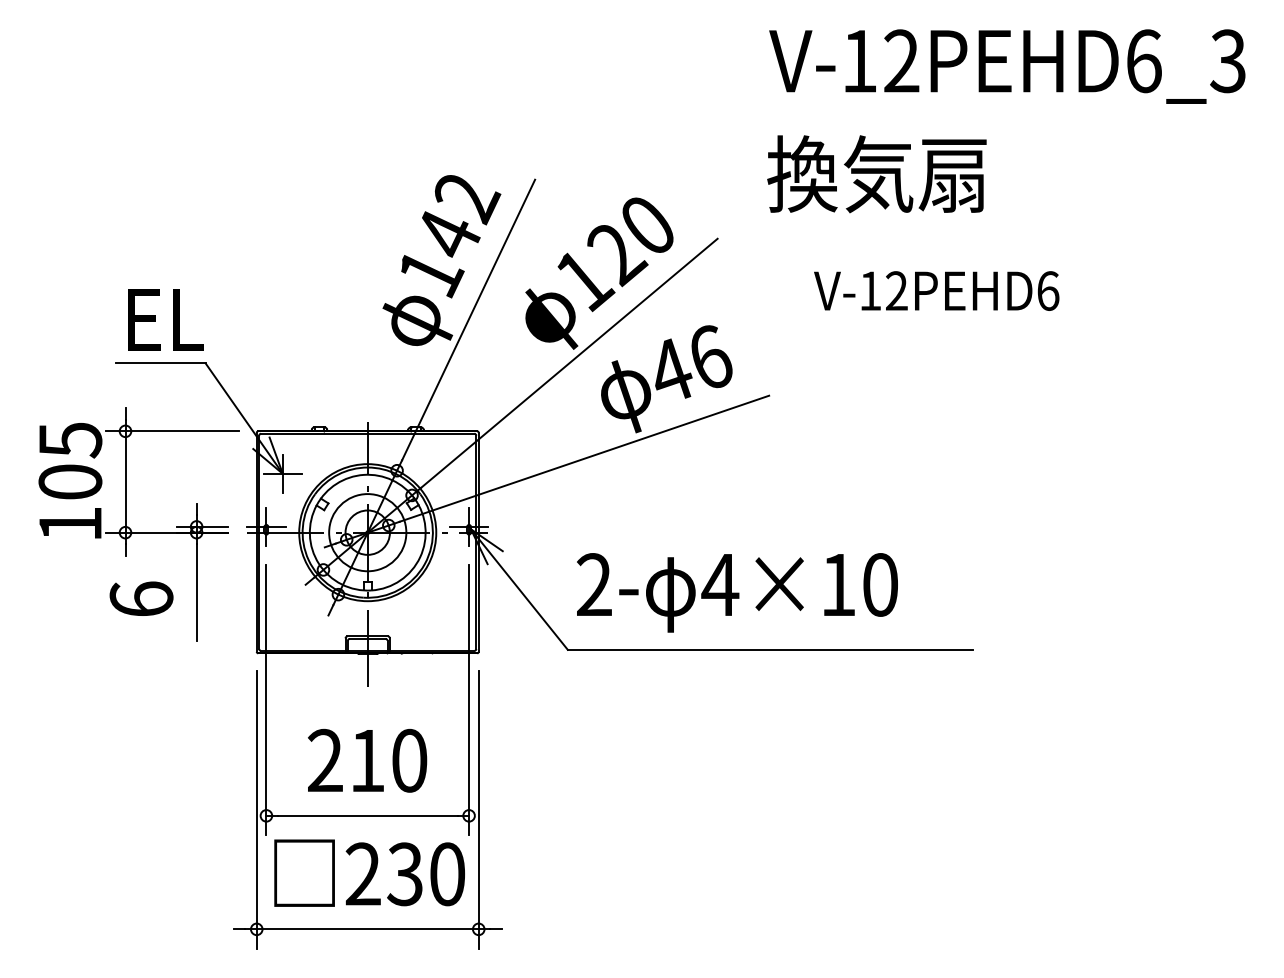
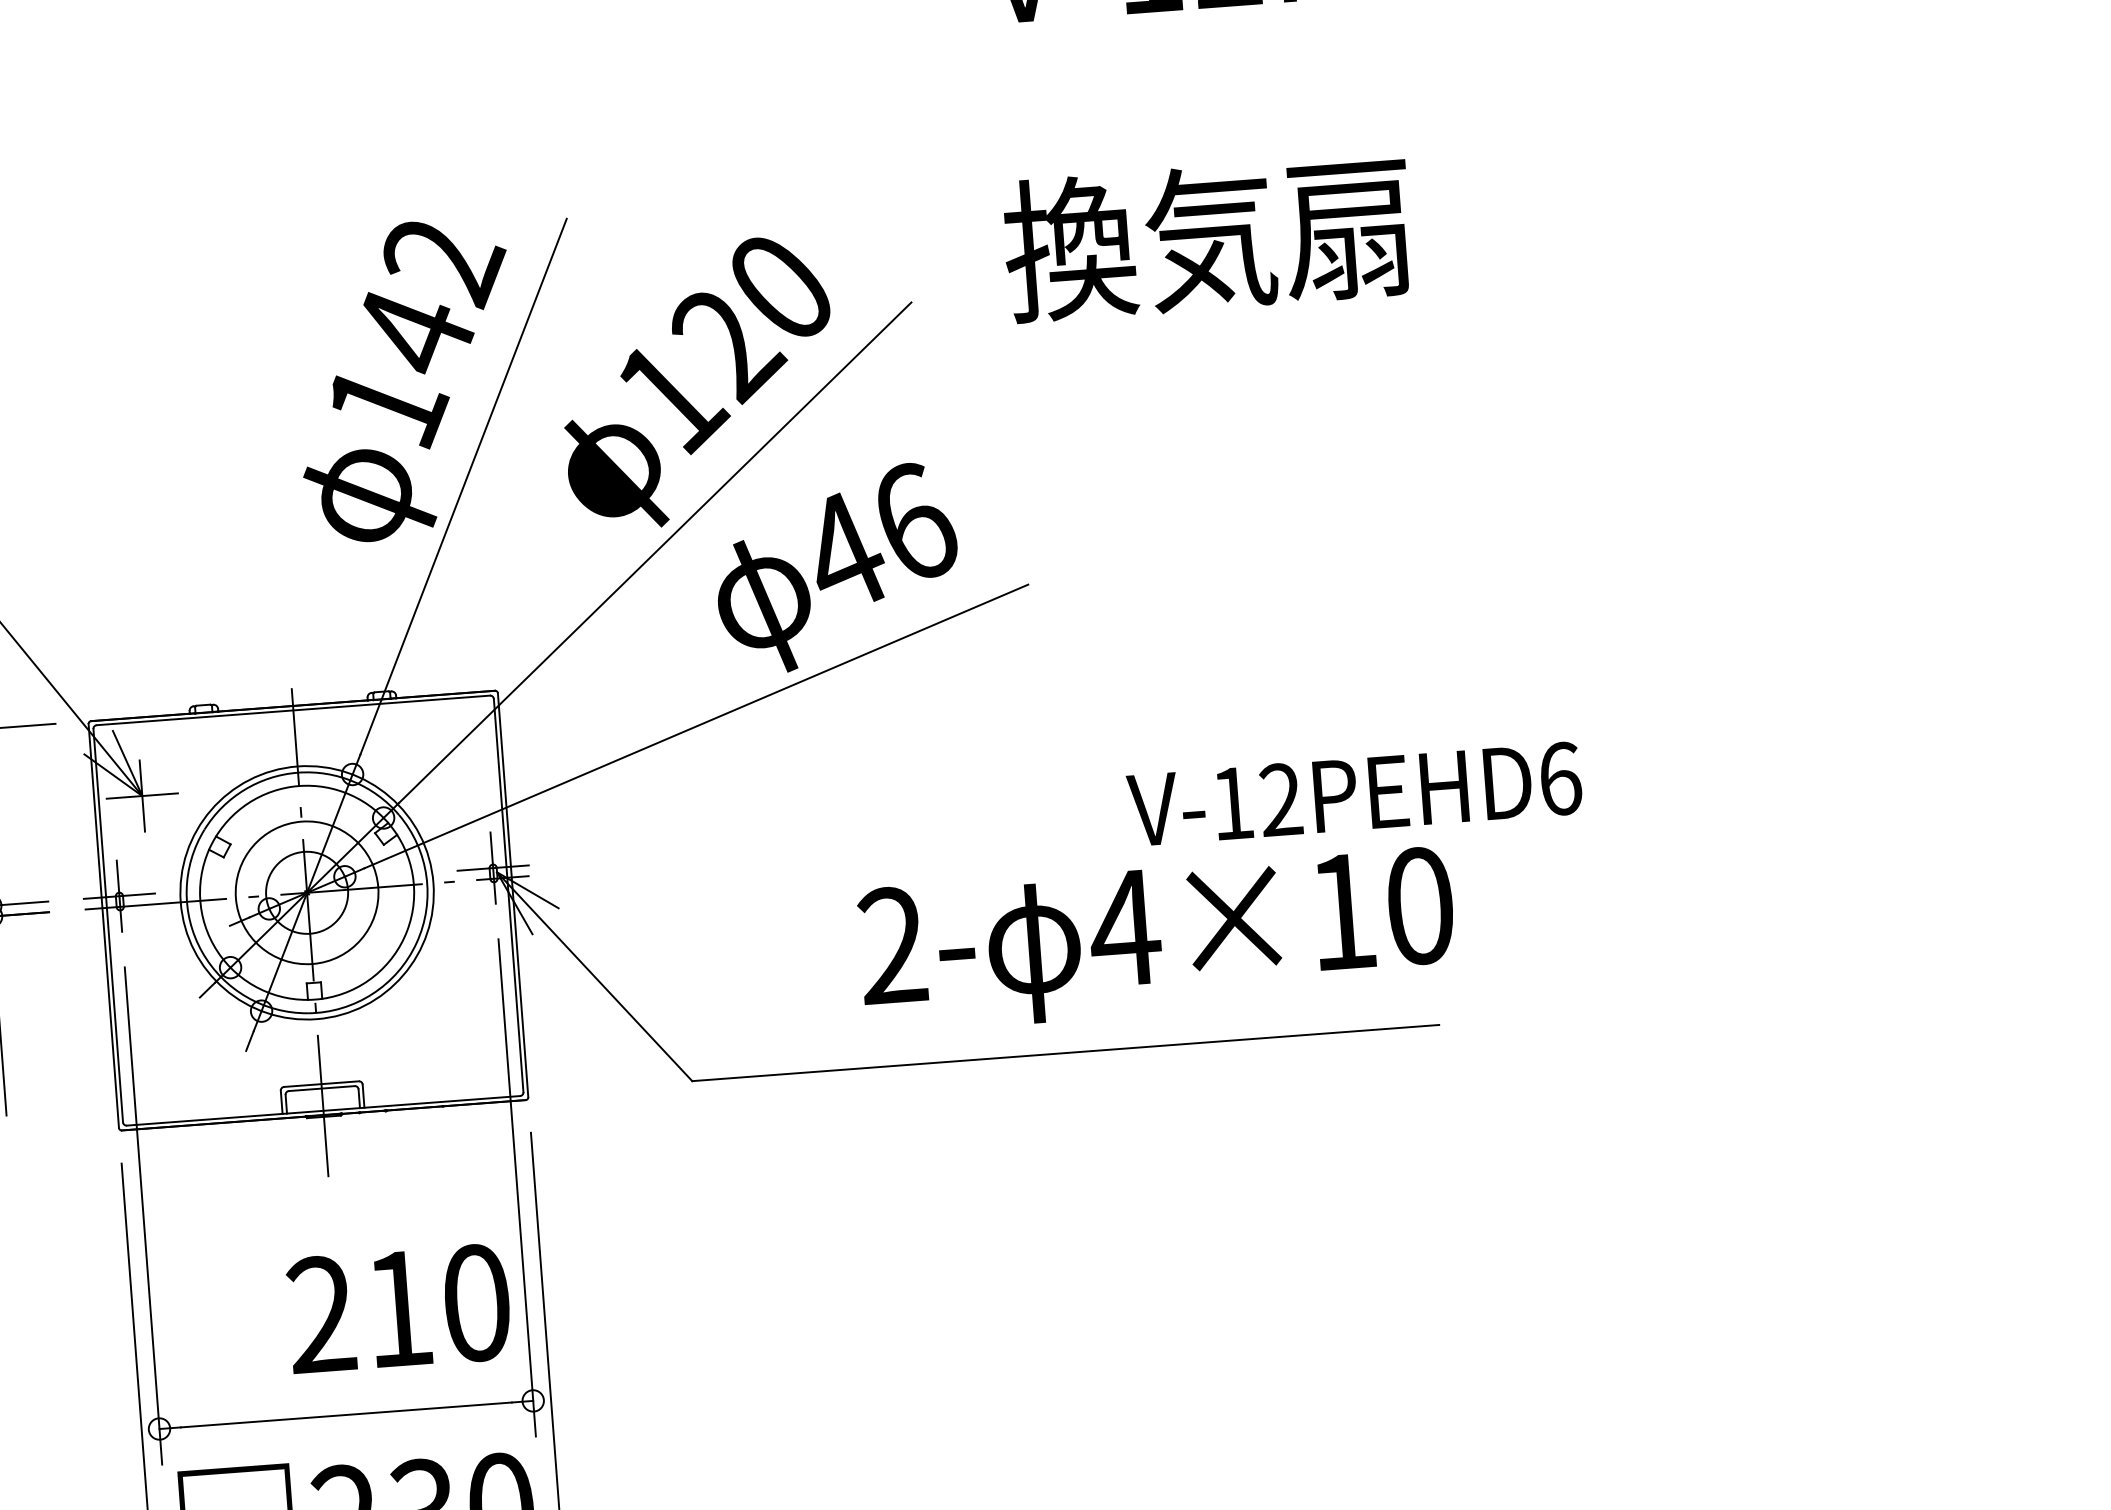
text: (876, 174) -> (1206, 238), moved
text: (936, 290) -> (1354, 793), moved
text: (737, 592) -> (1157, 939), moved
text: (367, 760) -> (399, 1308), moved

